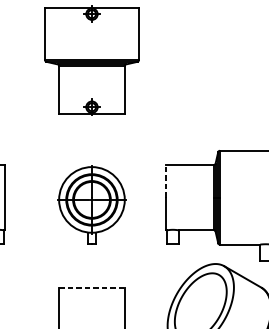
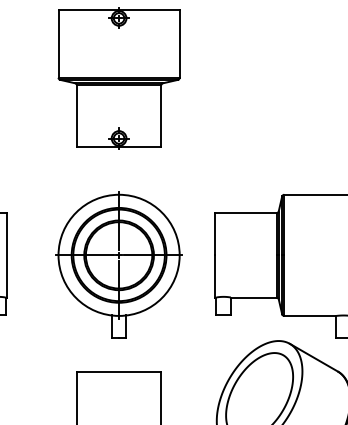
line: (166, 180) -> (215, 233), dashed -> solid
part: (91, 204) -> (118, 264), size x1.43
line: (92, 287) -> (119, 371), dashed -> solid

